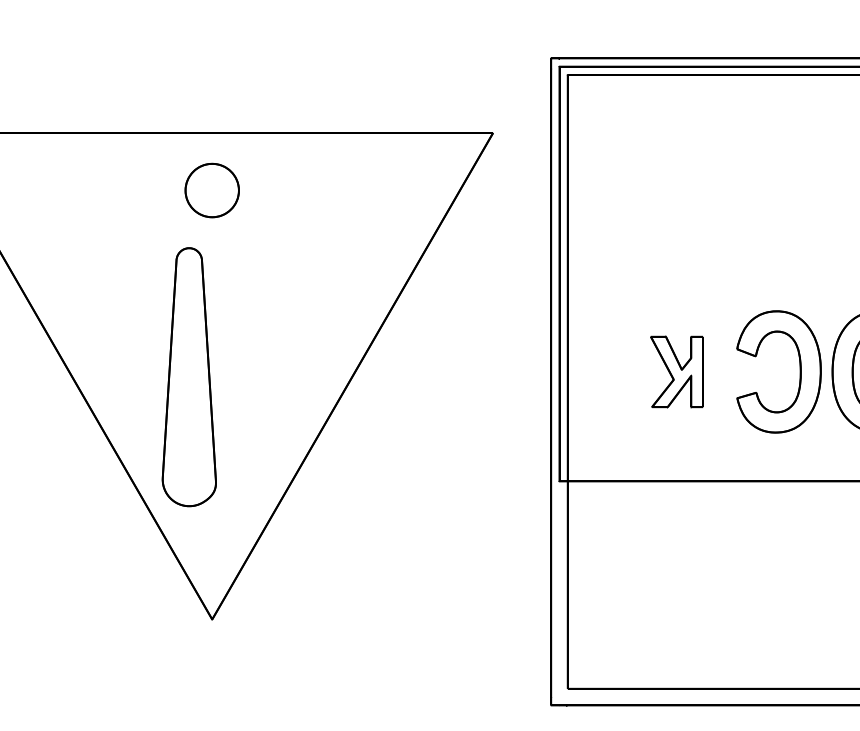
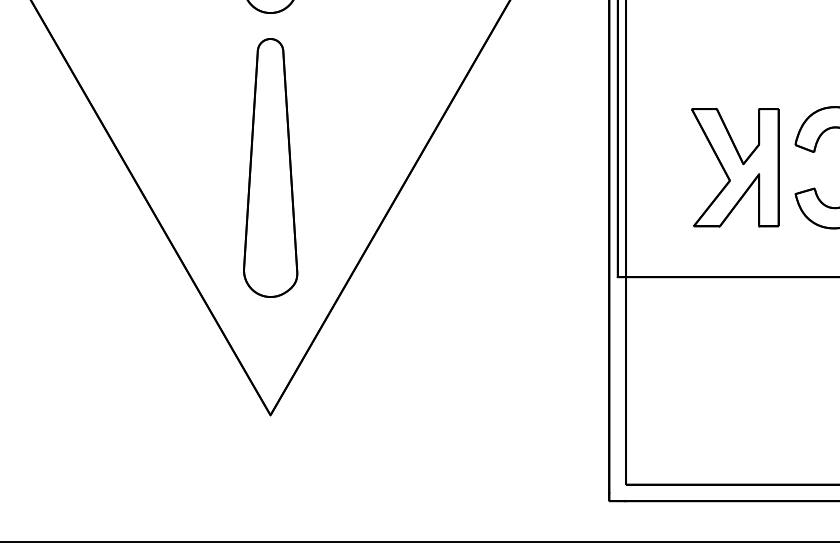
part: (676, 371) -> (734, 167), size x1.67
part: (188, 377) -> (269, 168), moved

